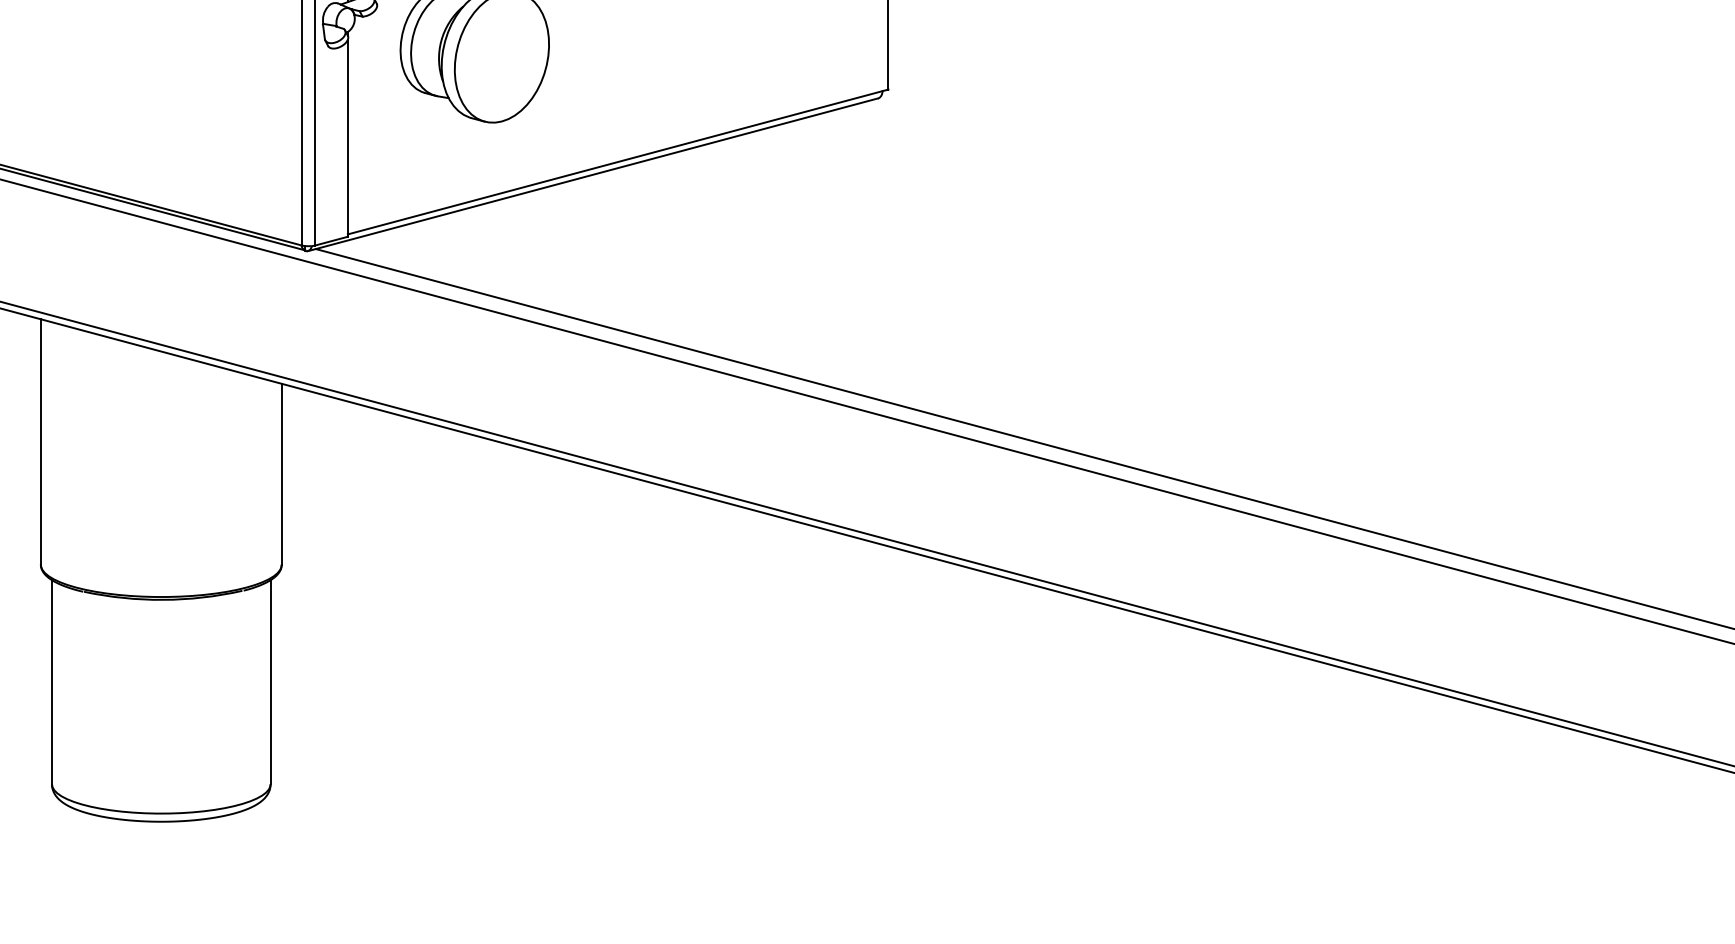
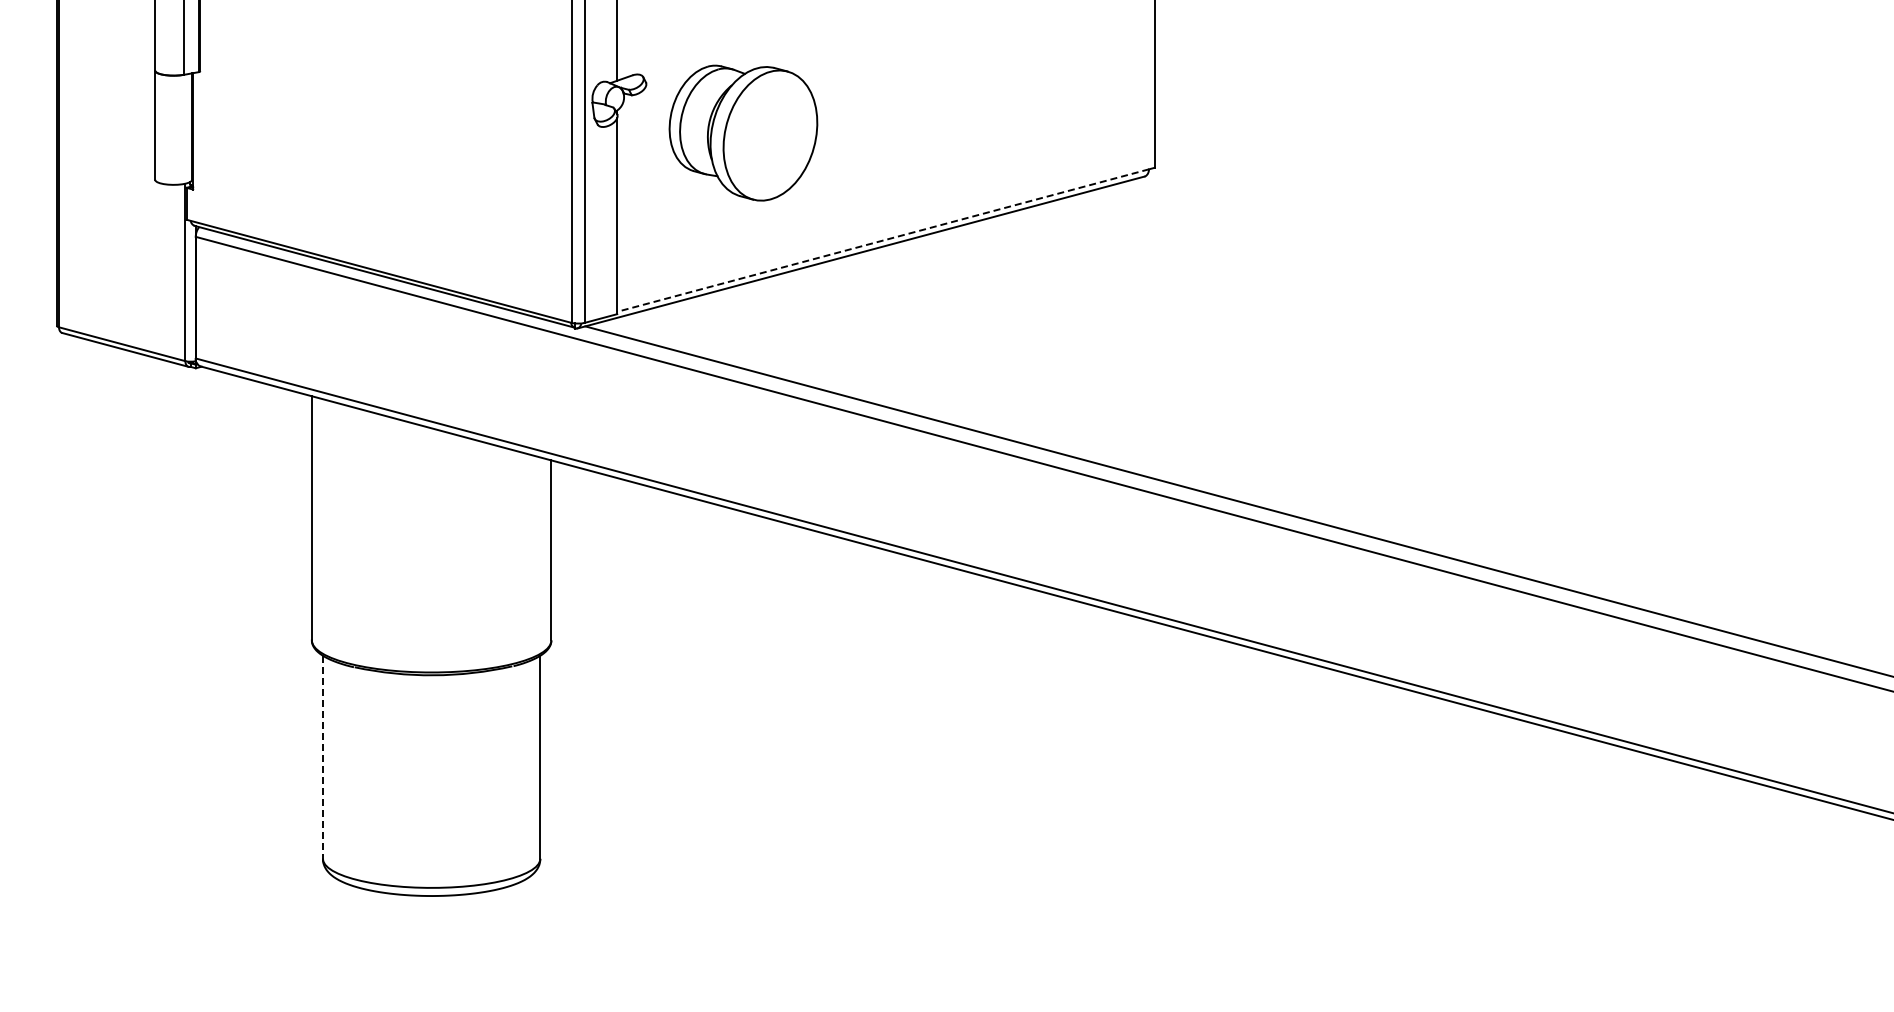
line: (614, 162) -> (882, 240), solid -> dashed
line: (51, 682) -> (322, 757), solid -> dashed

